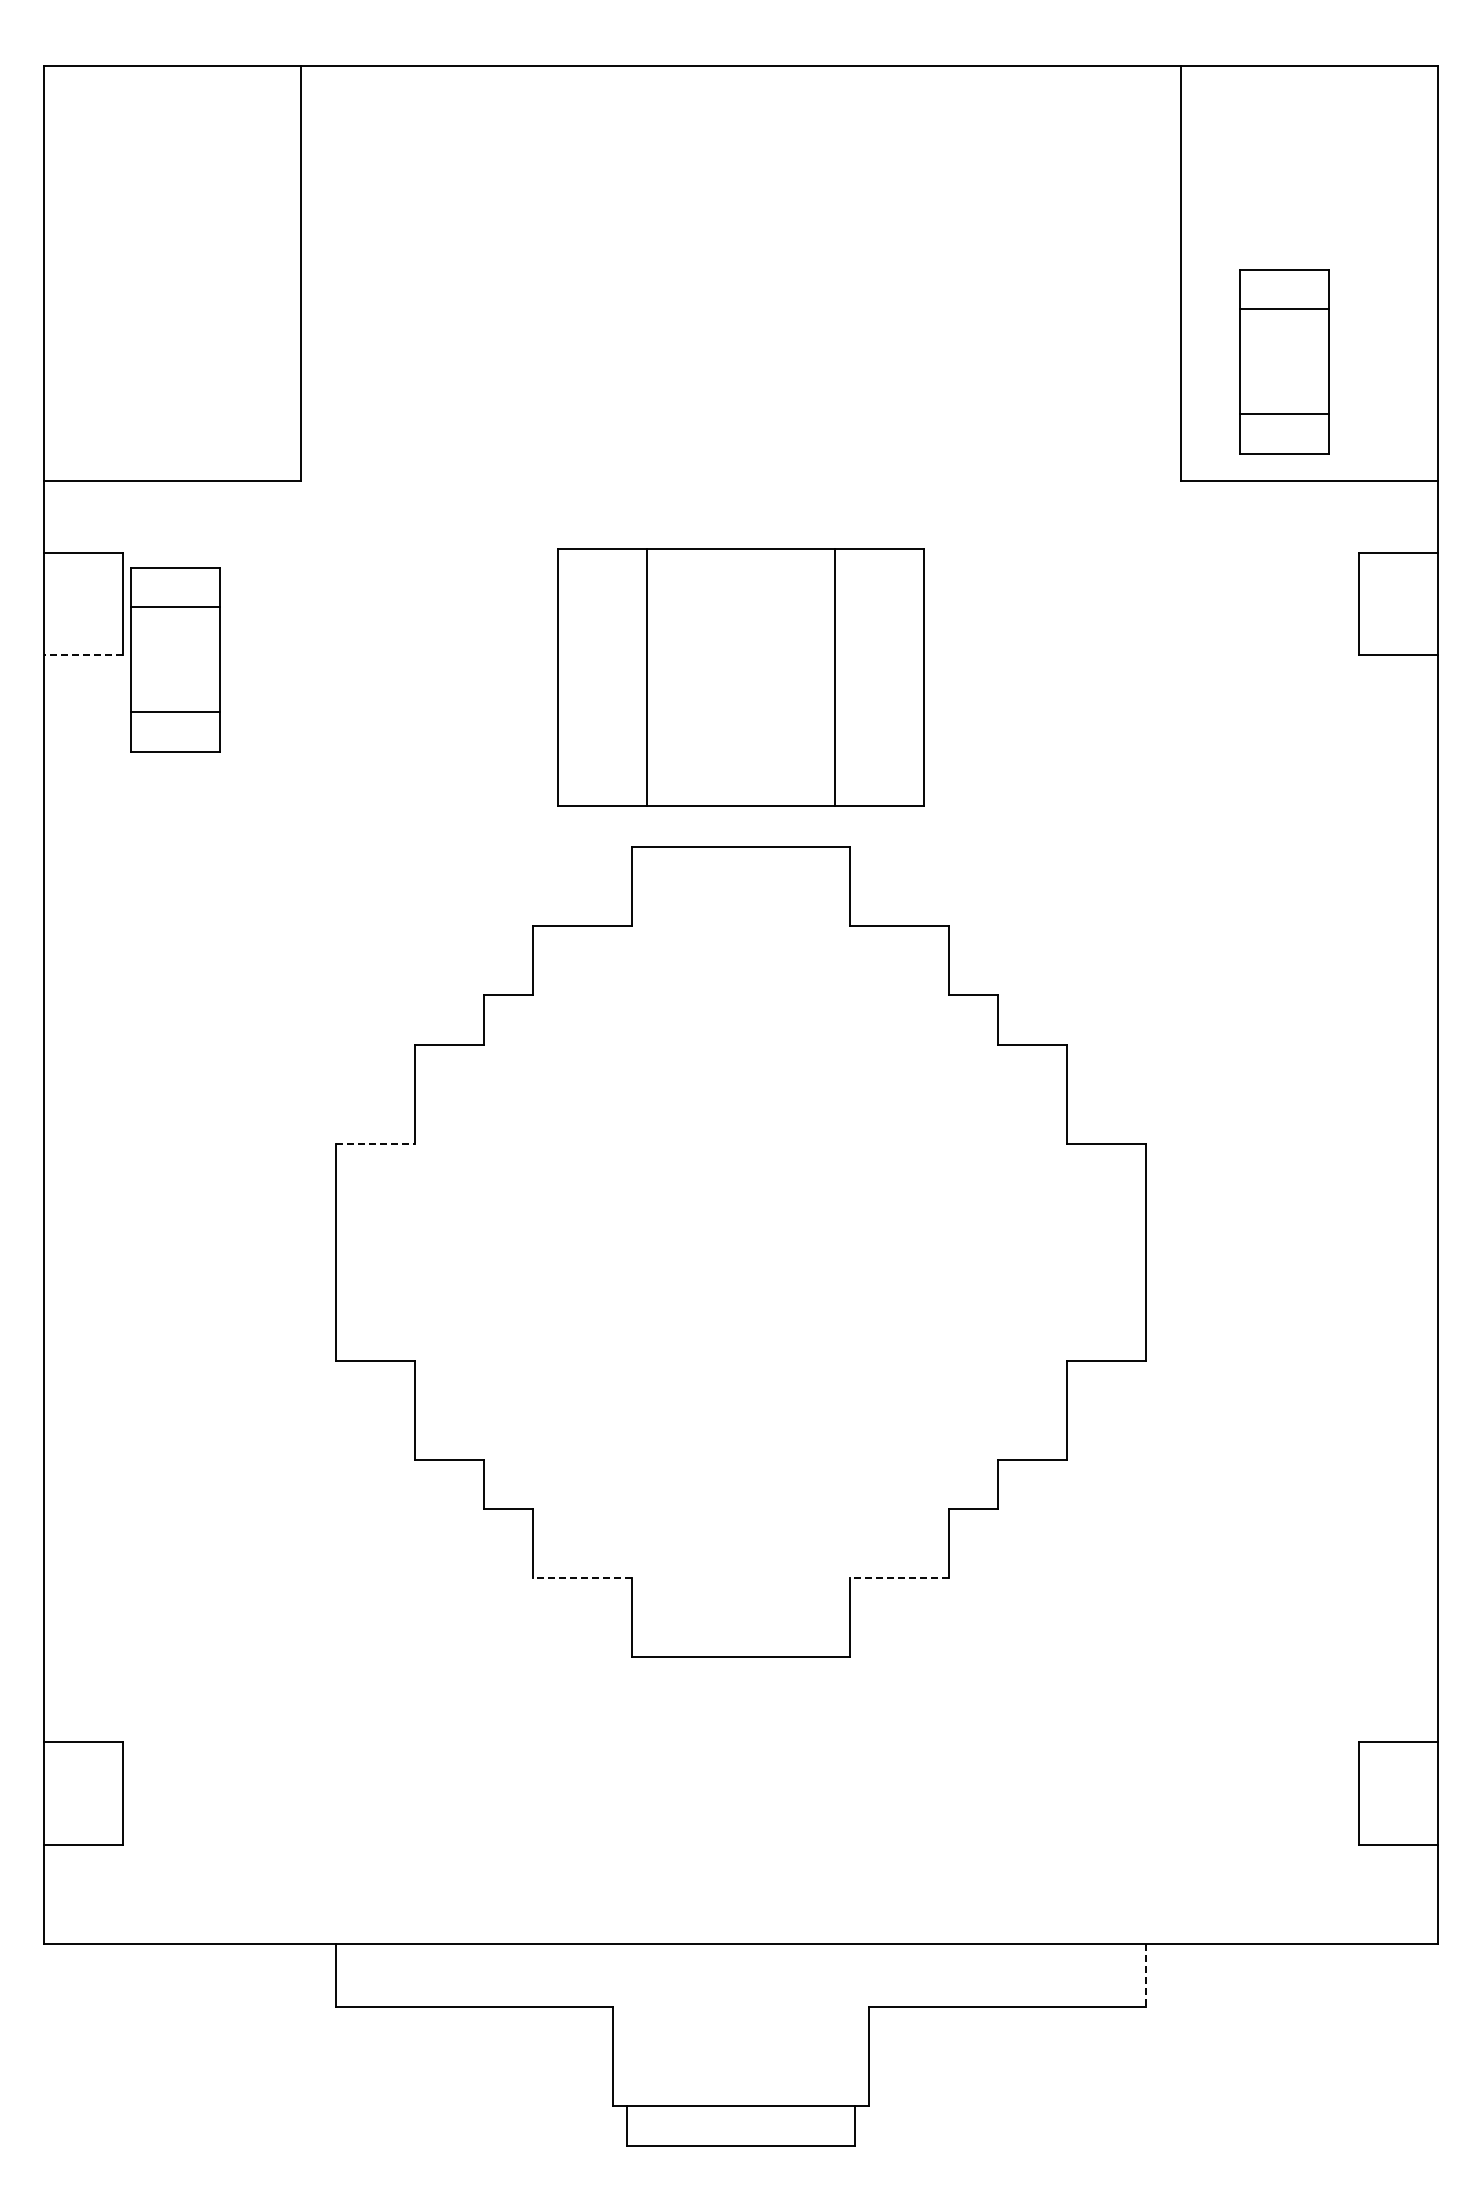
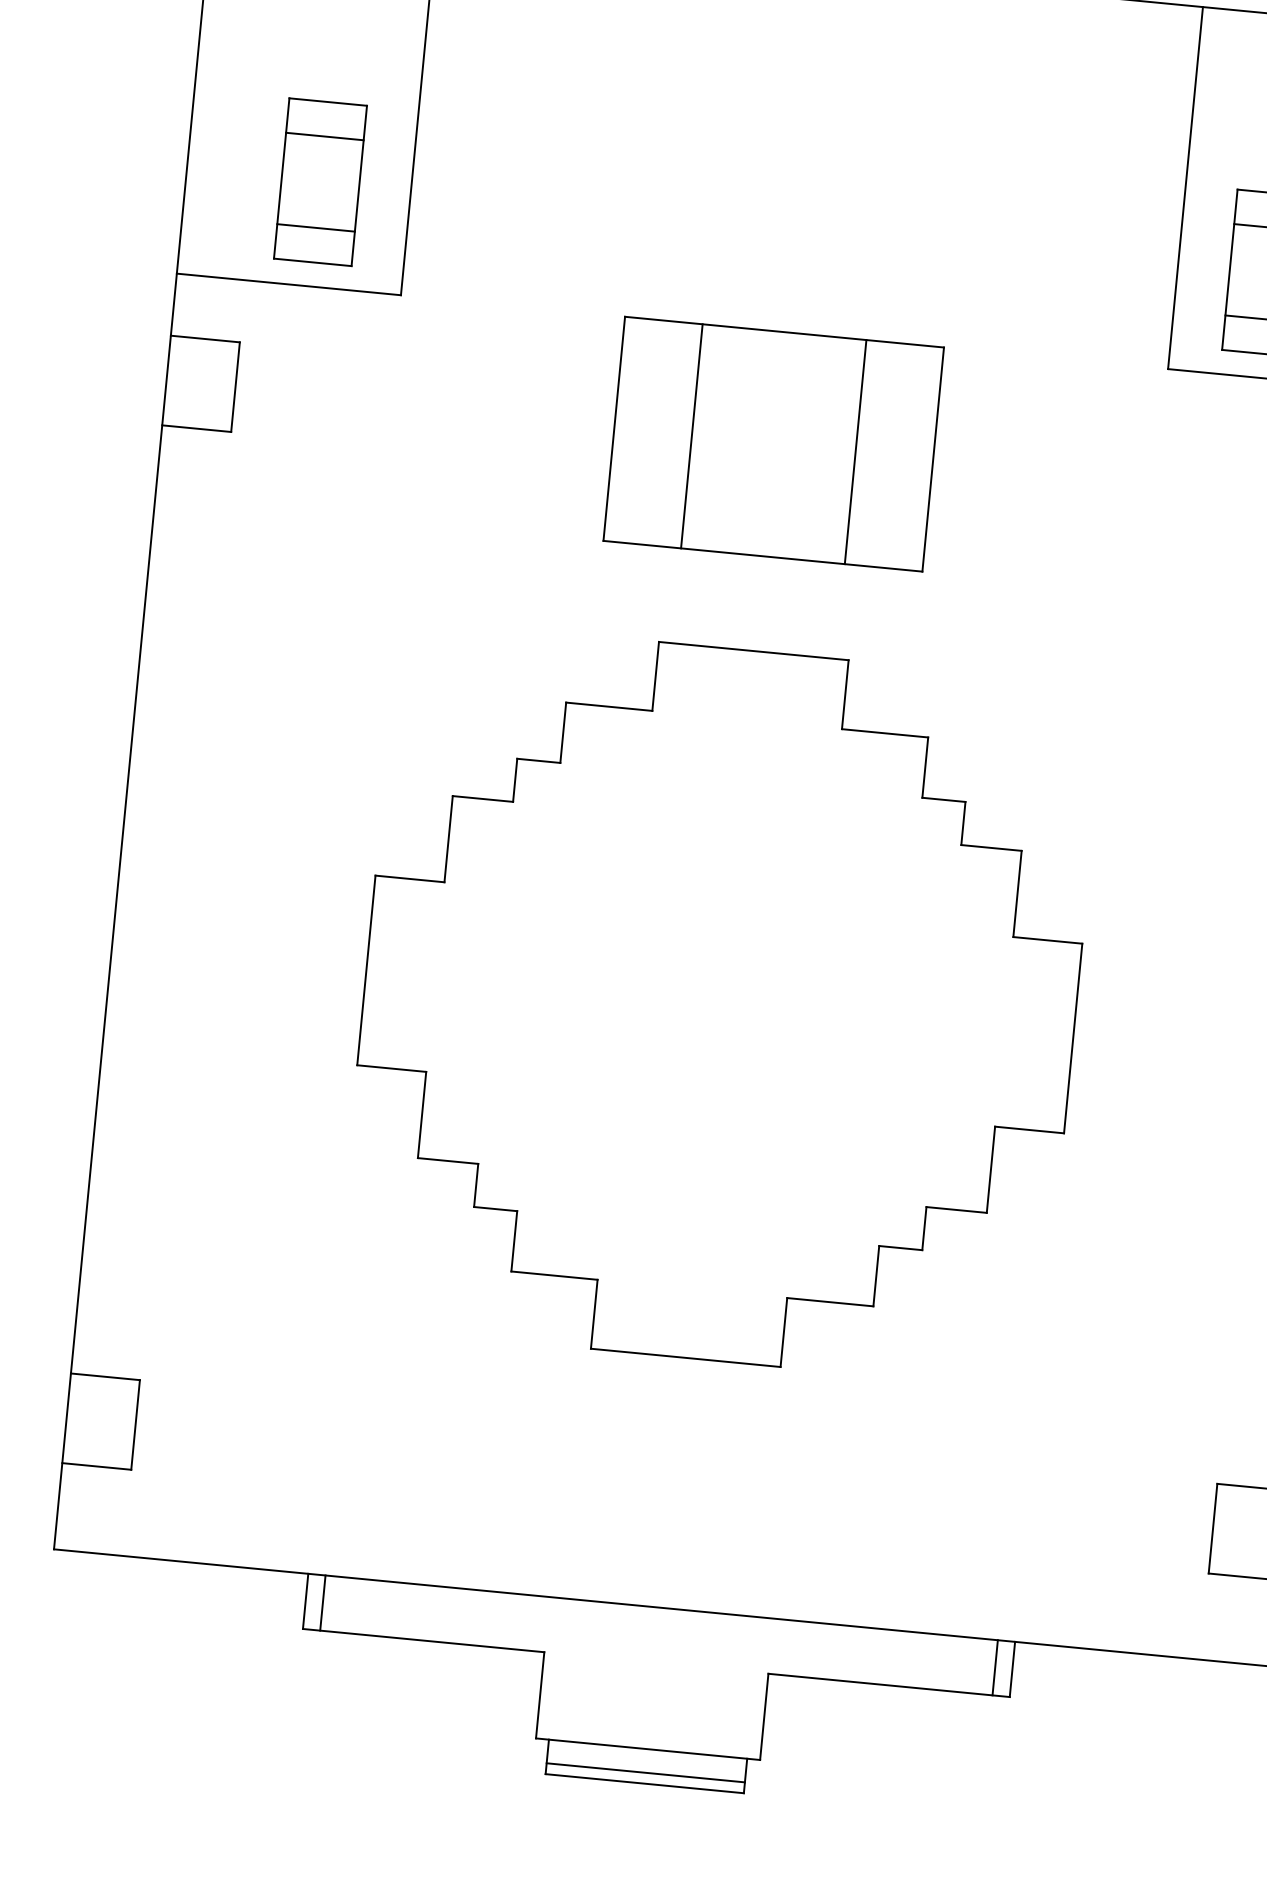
line: (83, 655) -> (196, 428), dashed -> solid
part: (175, 659) -> (320, 181), moved
part: (740, 677) -> (773, 443), moved
line: (375, 1143) -> (410, 878), dashed -> solid
line: (582, 1578) -> (554, 1275), dashed -> solid
line: (898, 1578) -> (829, 1302), dashed -> solid
line: (355, 1975) -> (322, 1602), added
line: (1126, 1975) -> (995, 1667), added
line: (1146, 1975) -> (1012, 1669), dashed -> solid
line: (740, 2133) -> (645, 1773), added

